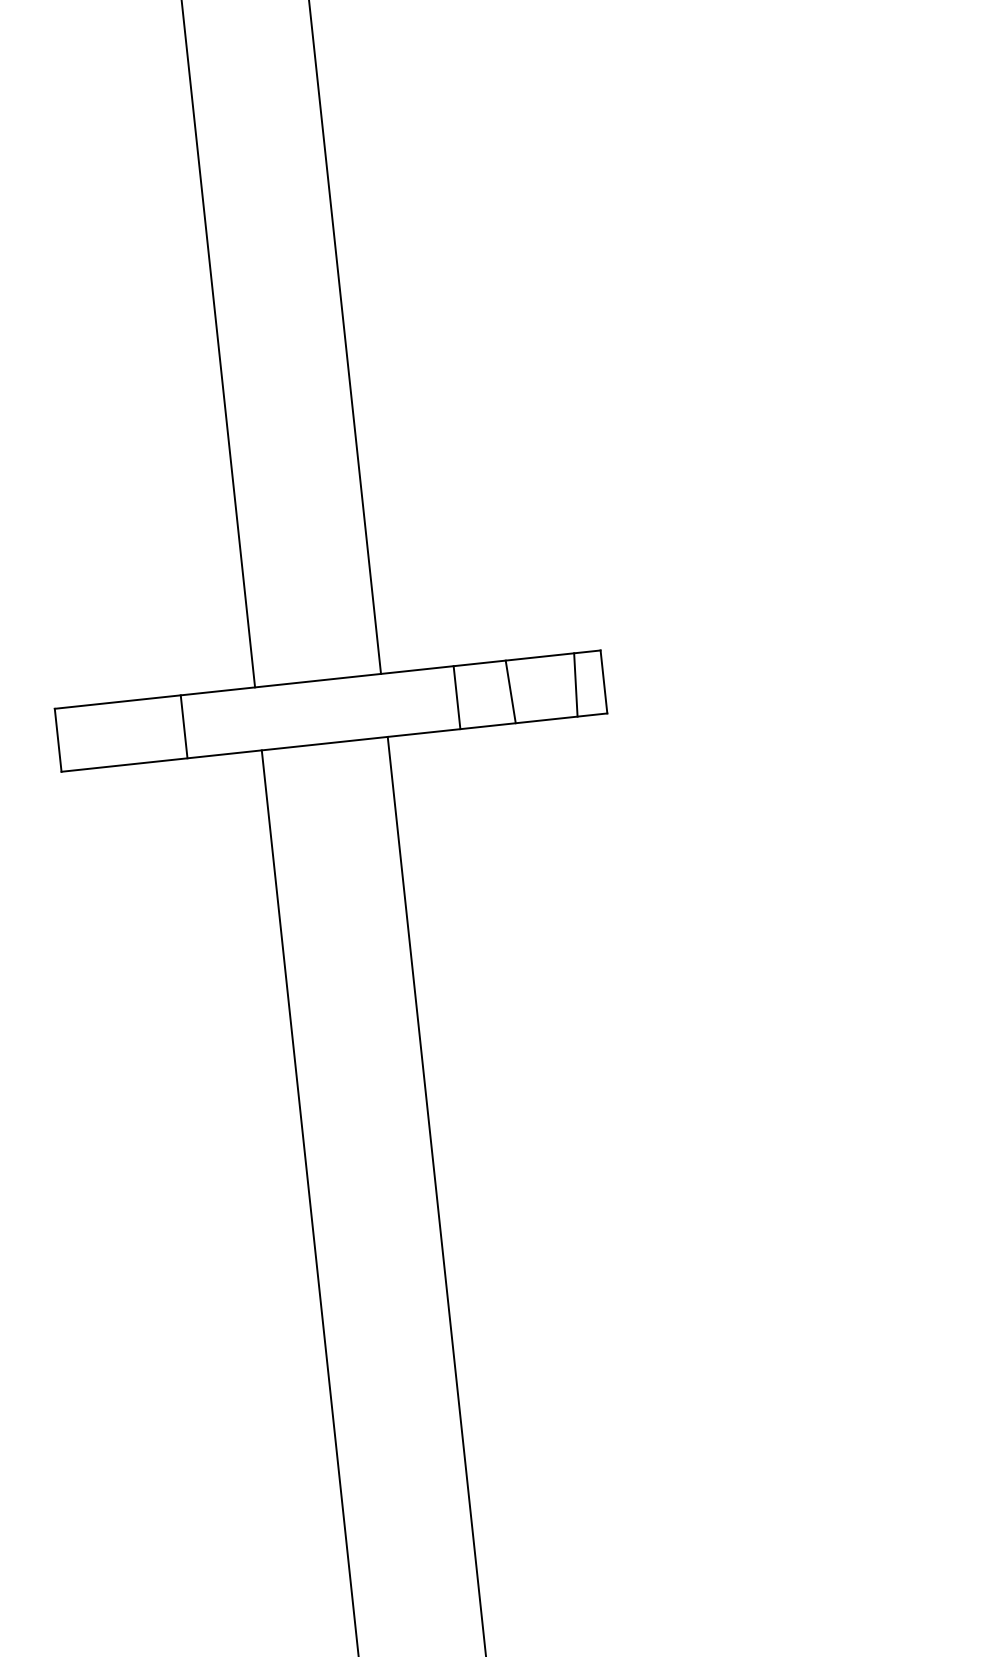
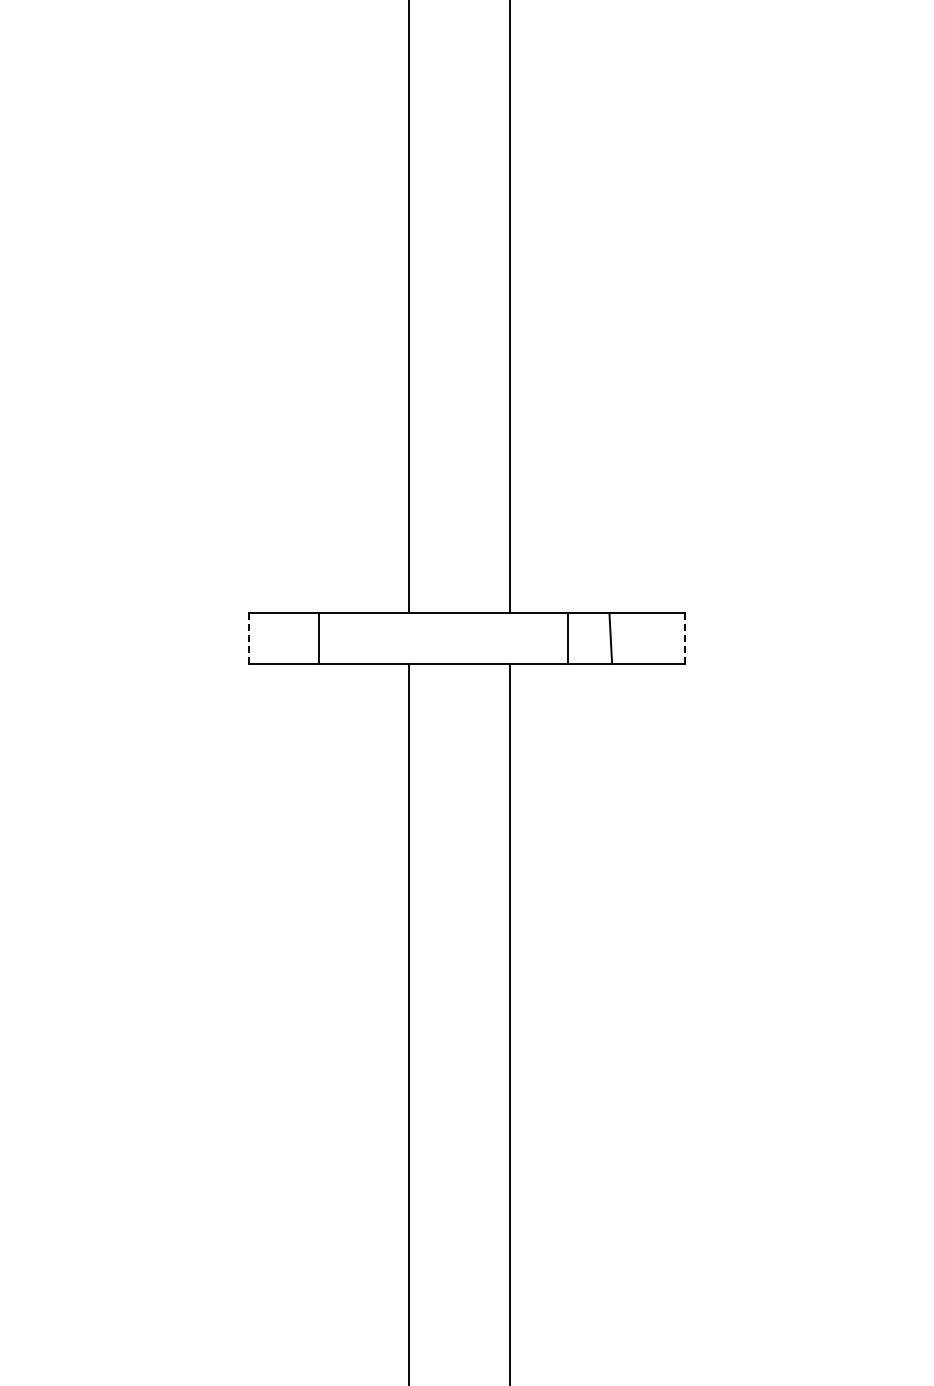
line: (603, 680) -> (685, 637), solid -> dashed
line: (575, 685) -> (662, 638), removed
line: (184, 726) -> (319, 638), moved
line: (58, 740) -> (248, 638), solid -> dashed

